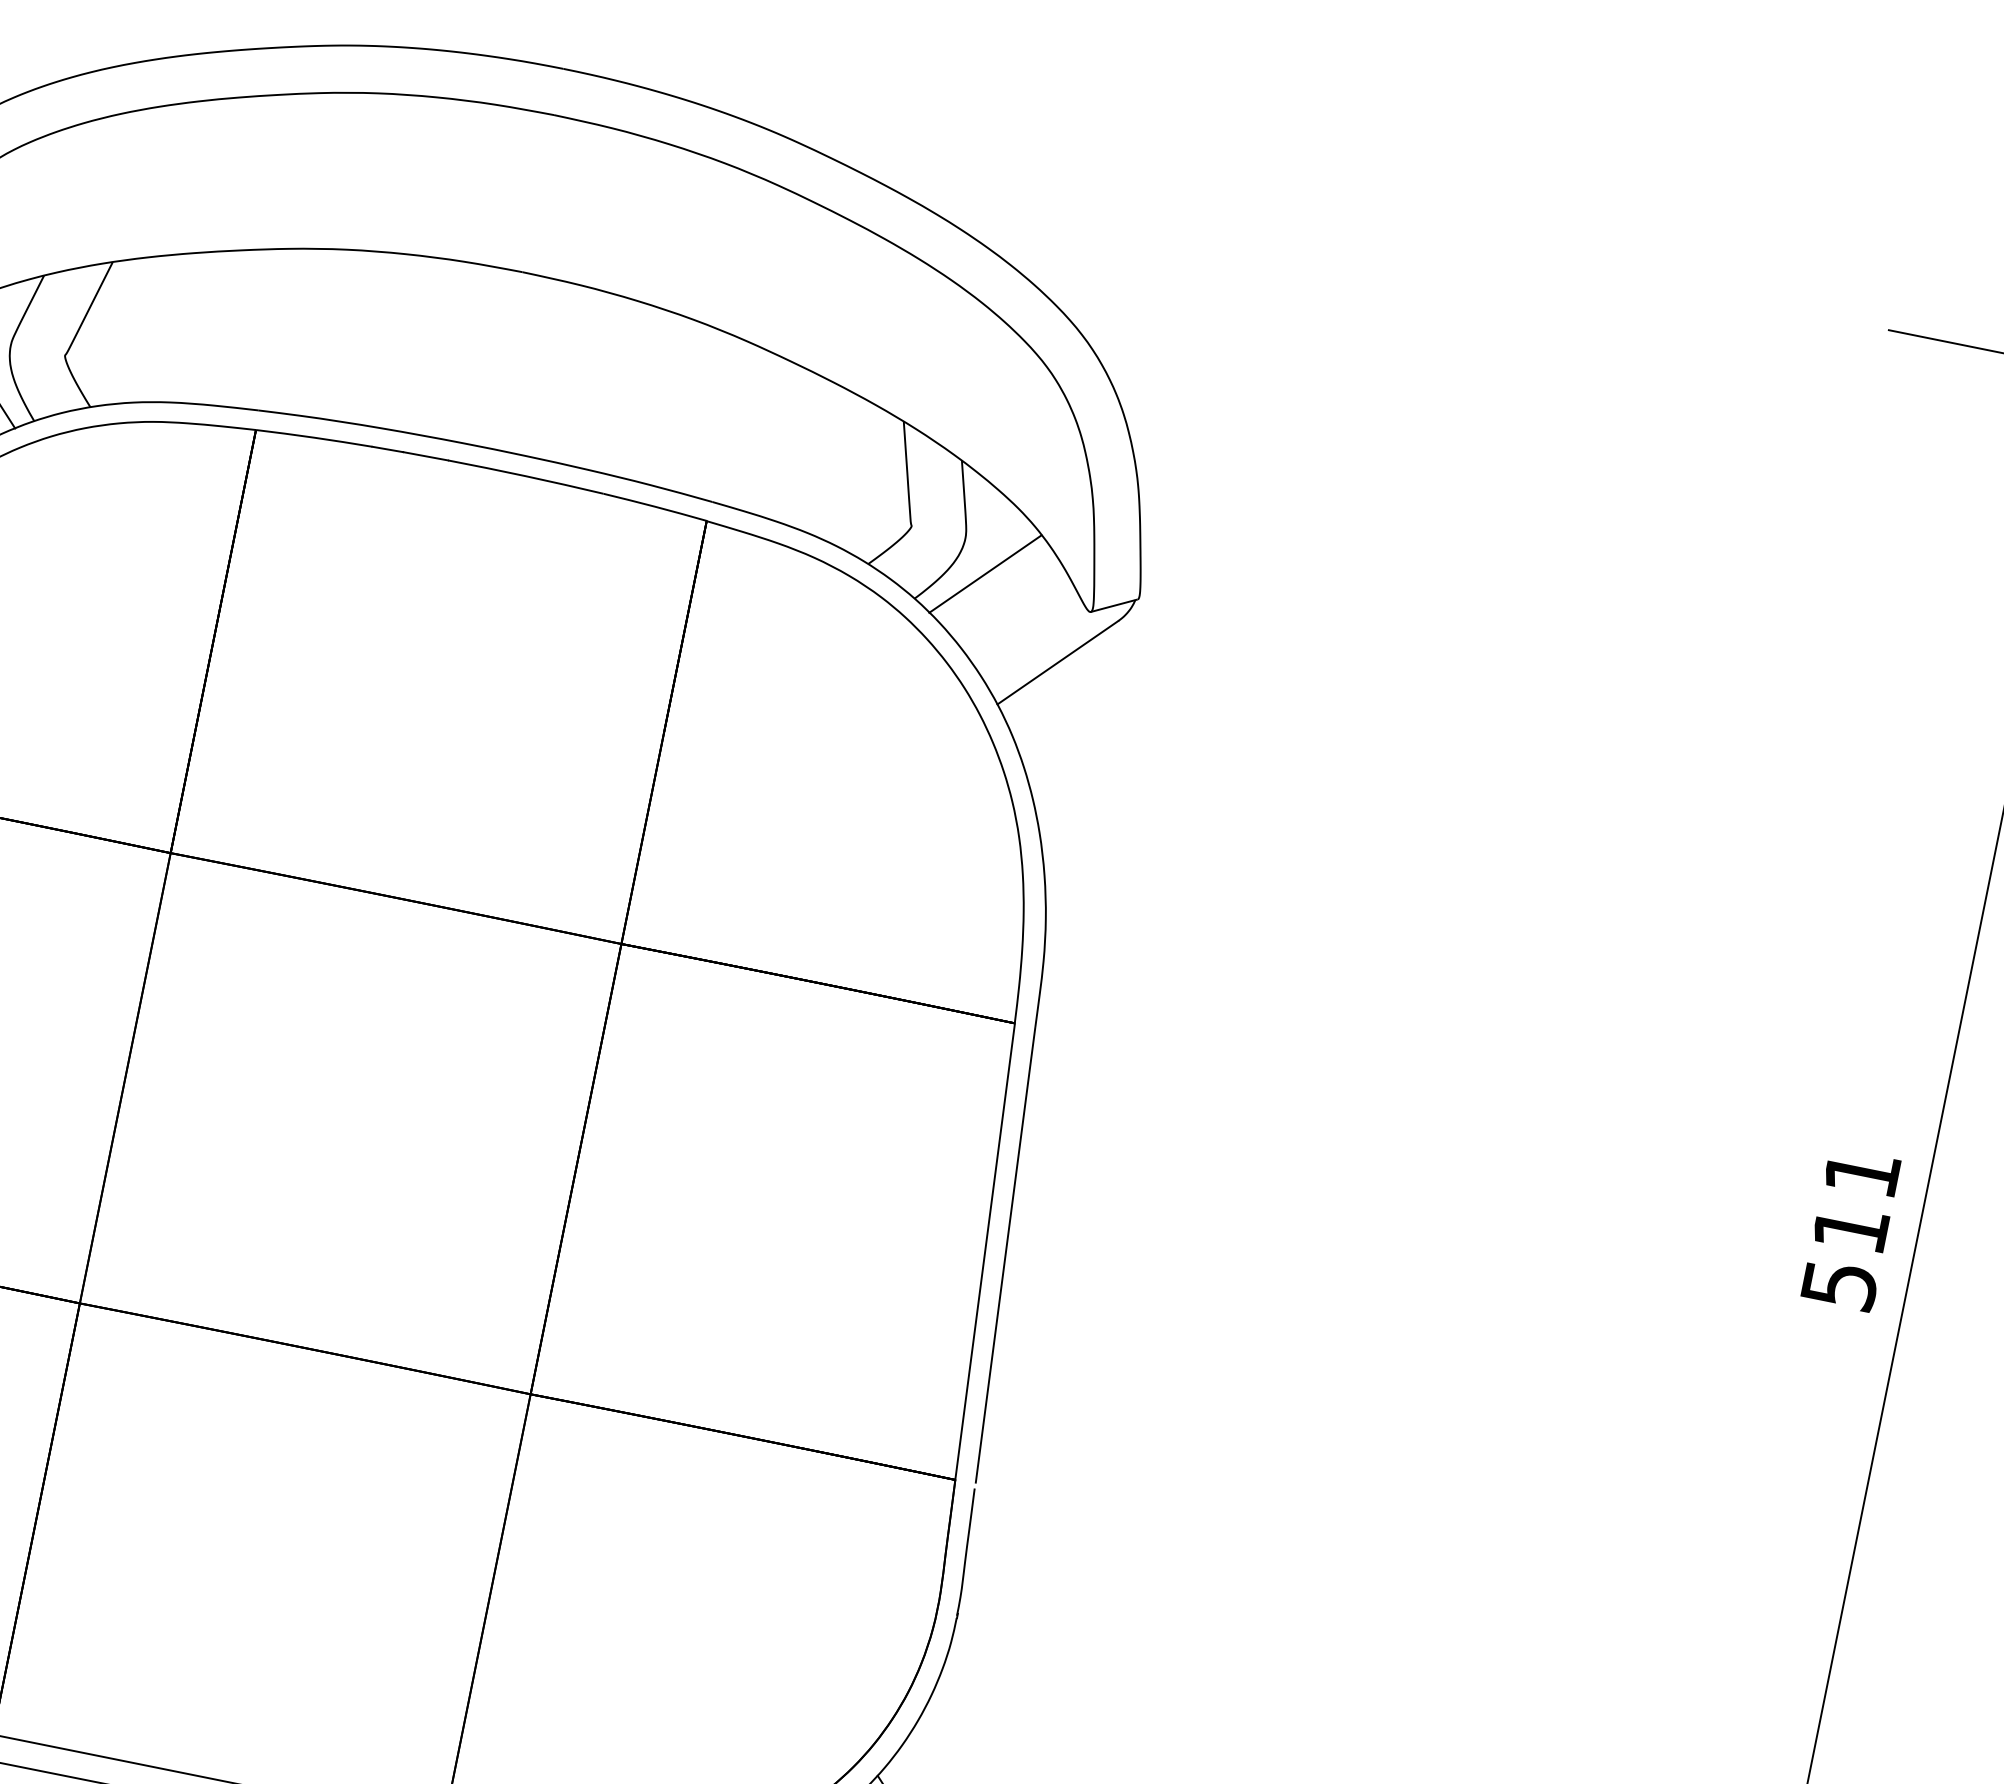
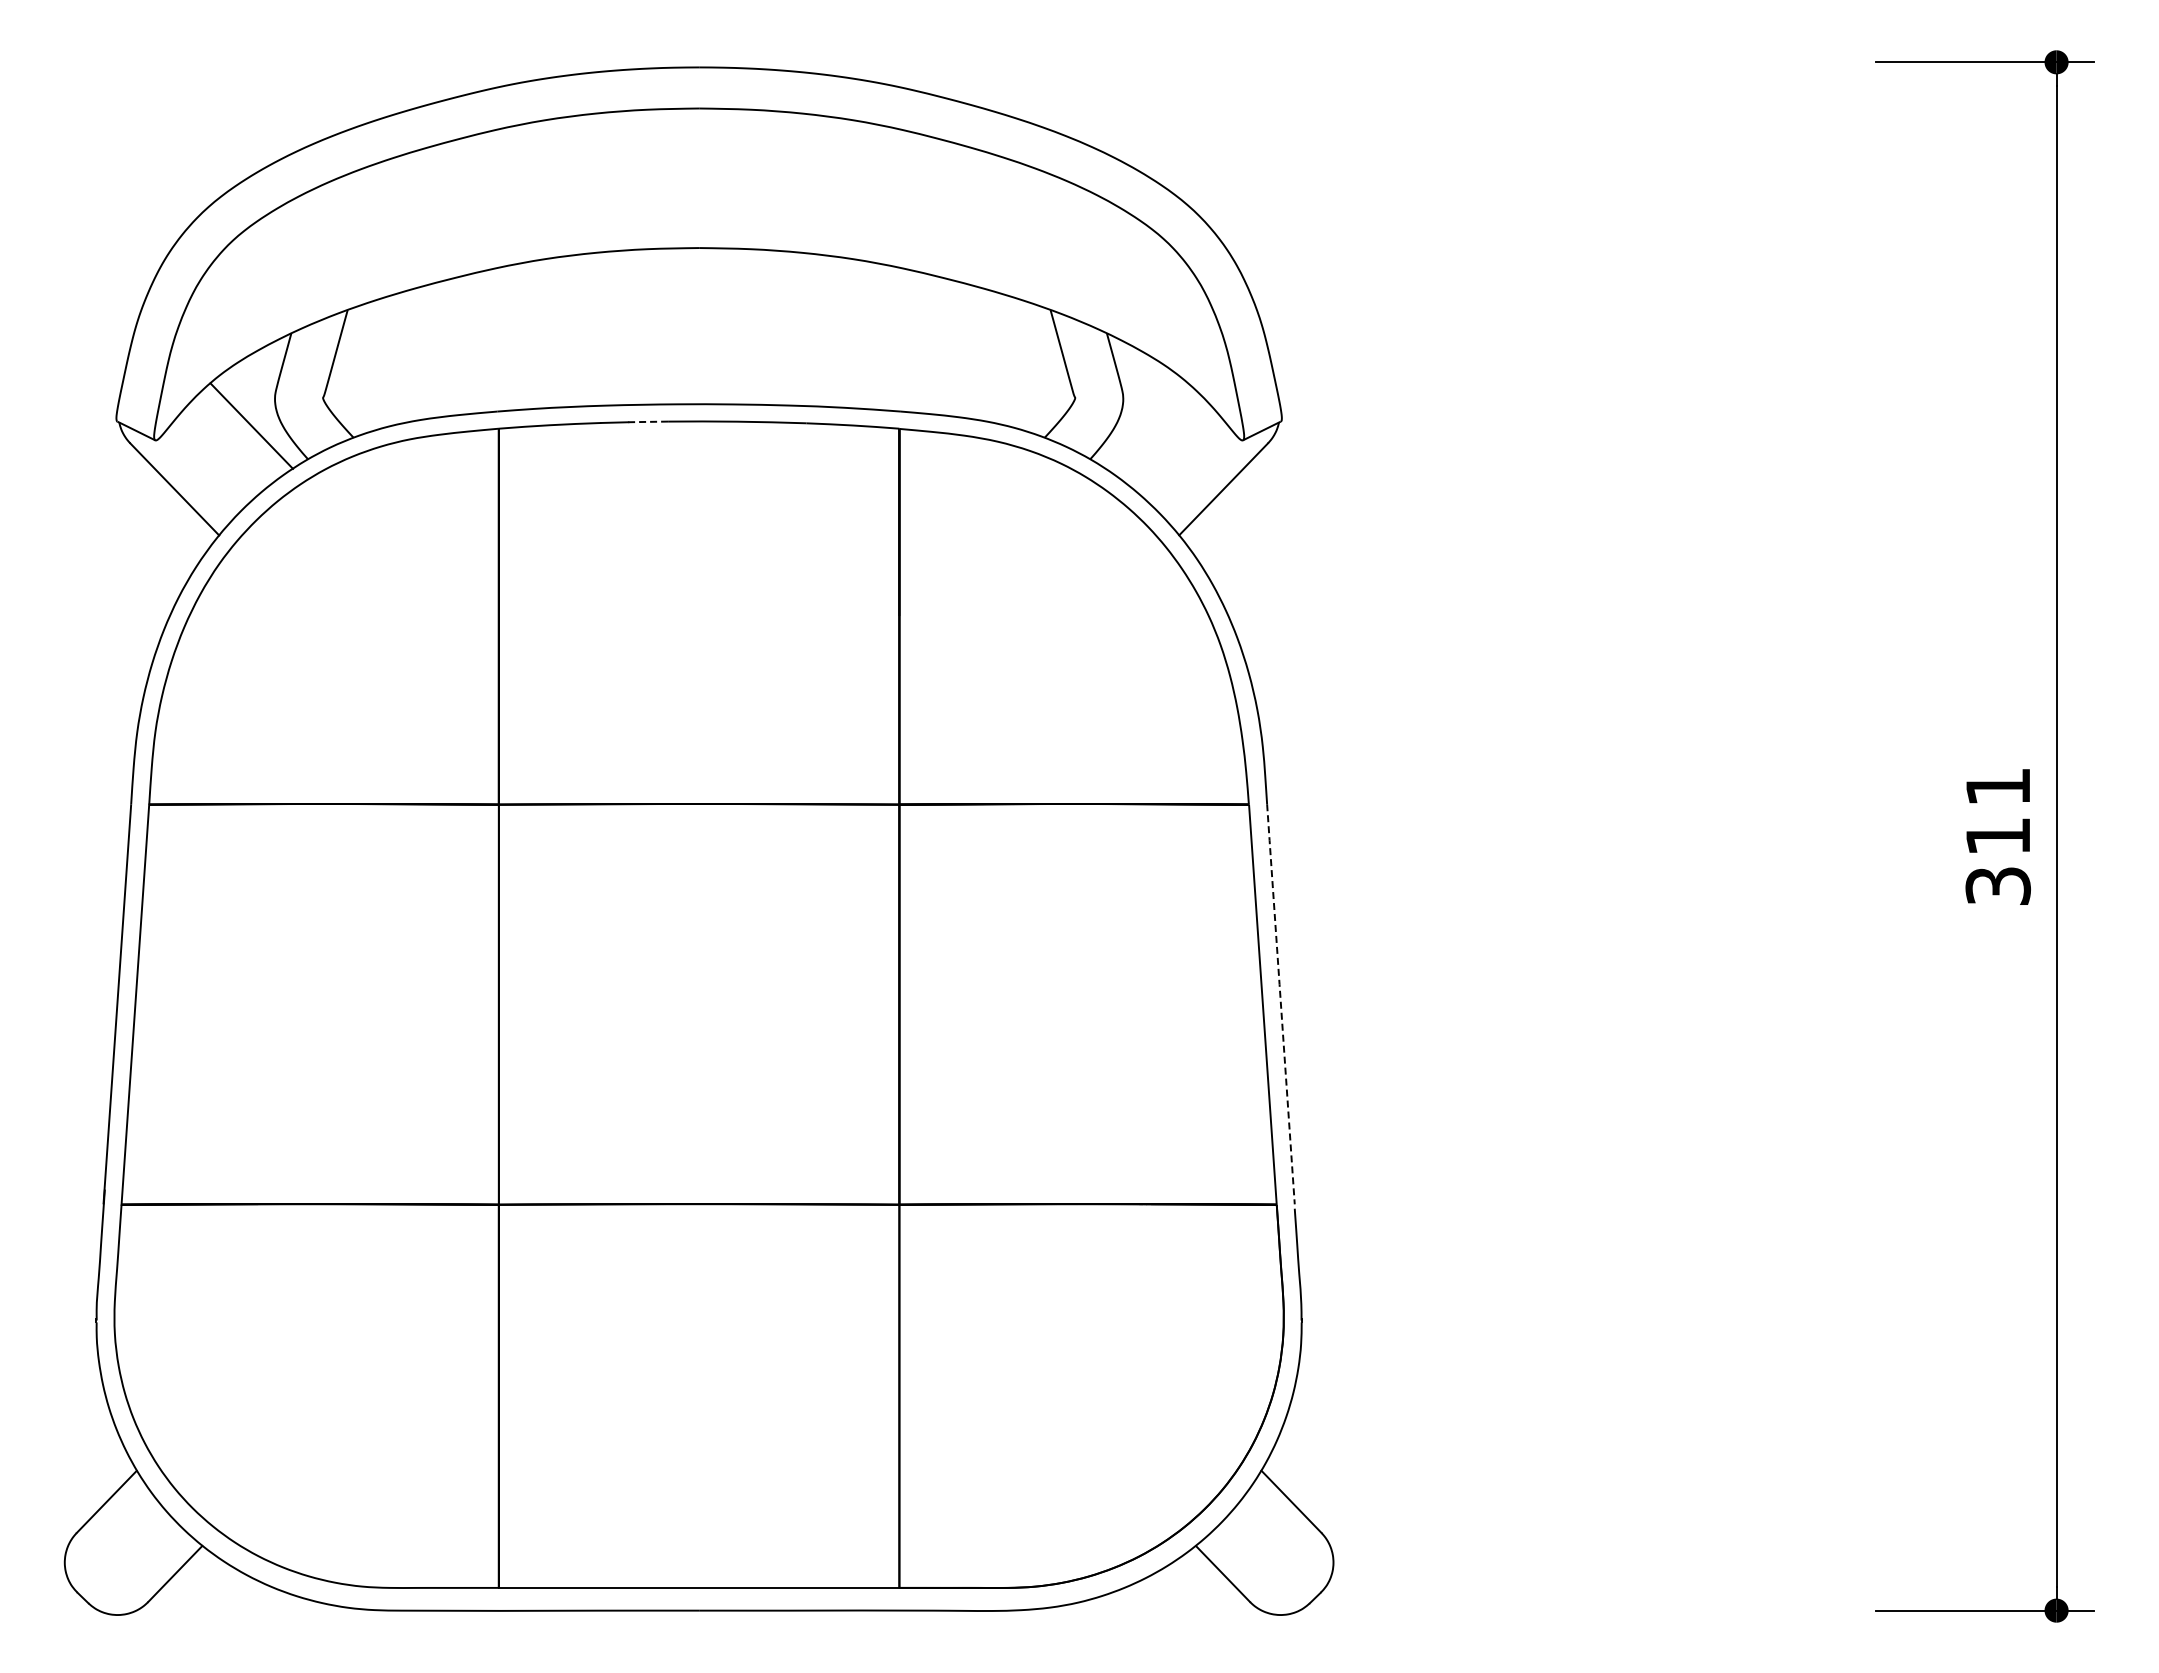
line: (426, 455) -> (648, 421), solid -> dashed
line: (985, 573) -> (1146, 425), removed
line: (1005, 1254) -> (1280, 1003), solid -> dashed
text: (1838, 1284) -> (1997, 885), 511 -> 311

